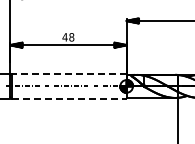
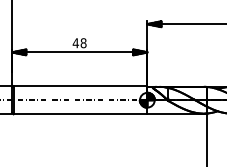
line: (69, 74) -> (80, 86), dashed -> solid
line: (69, 98) -> (80, 114), dashed -> solid

